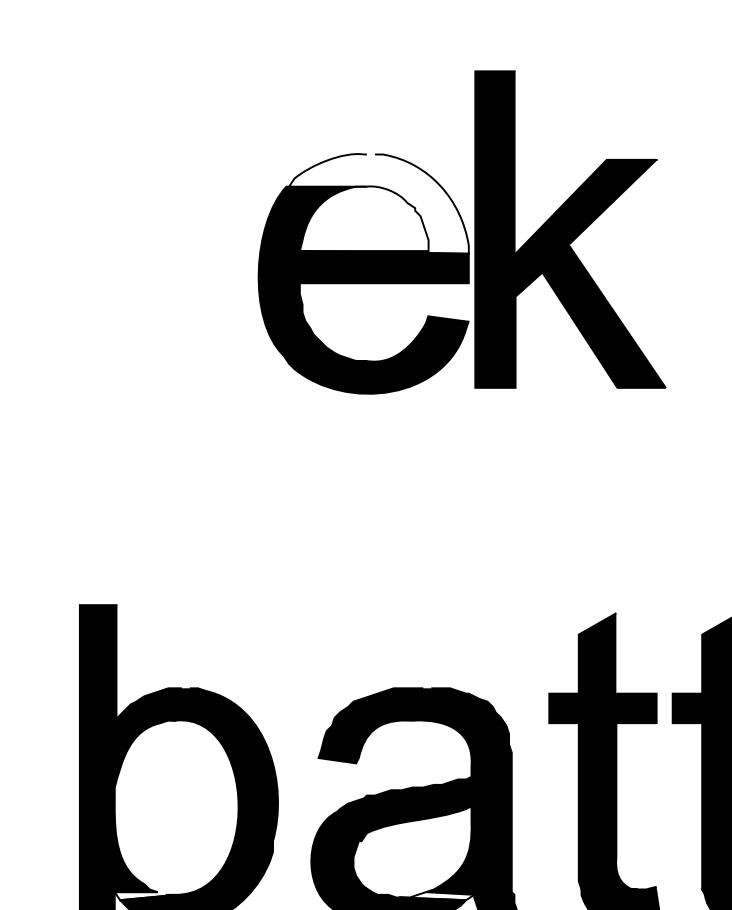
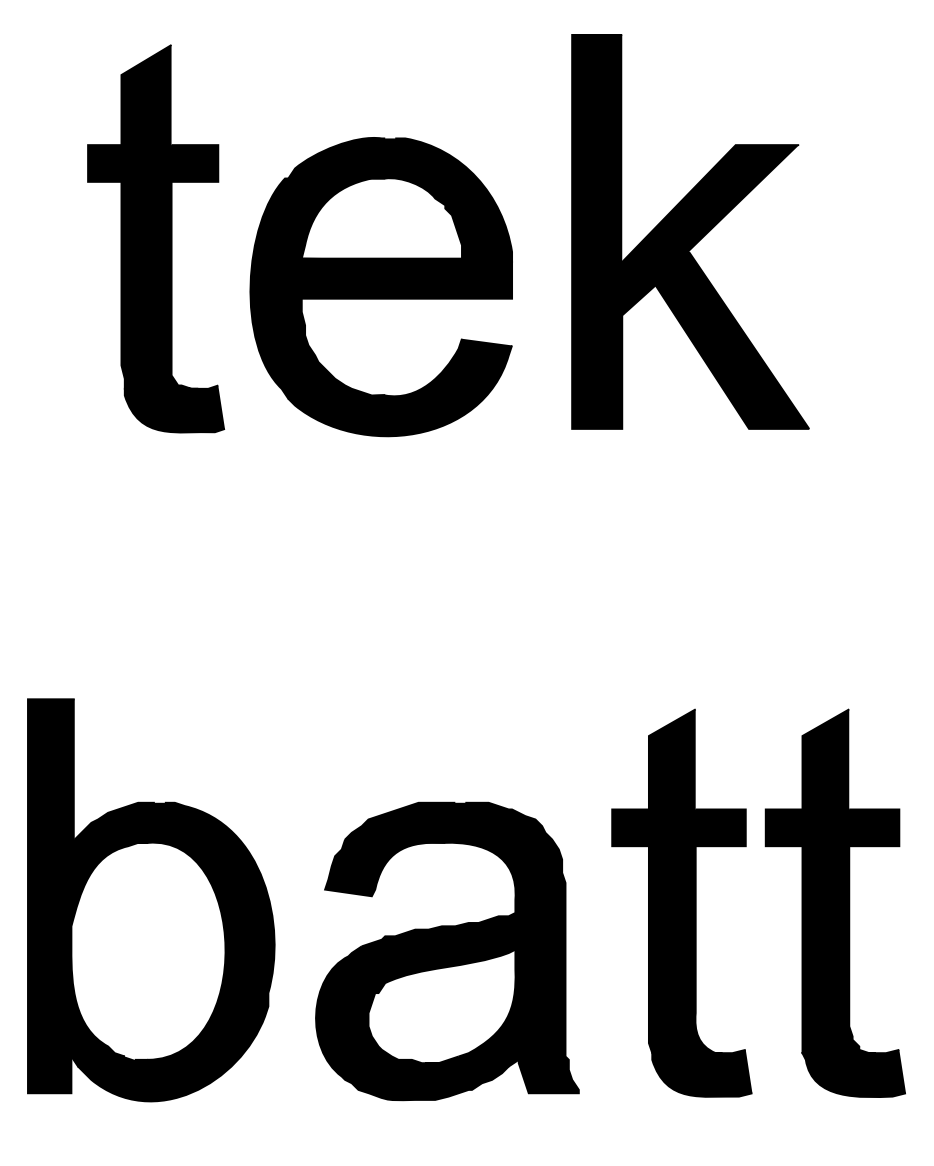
fill: (379, 203) -> (400, 199), added
part: (570, 229) -> (690, 231), moved
part: (183, 234) -> (156, 238), added
fill: (145, 896) -> (109, 1061), added
fill: (436, 896) -> (471, 1061), added

